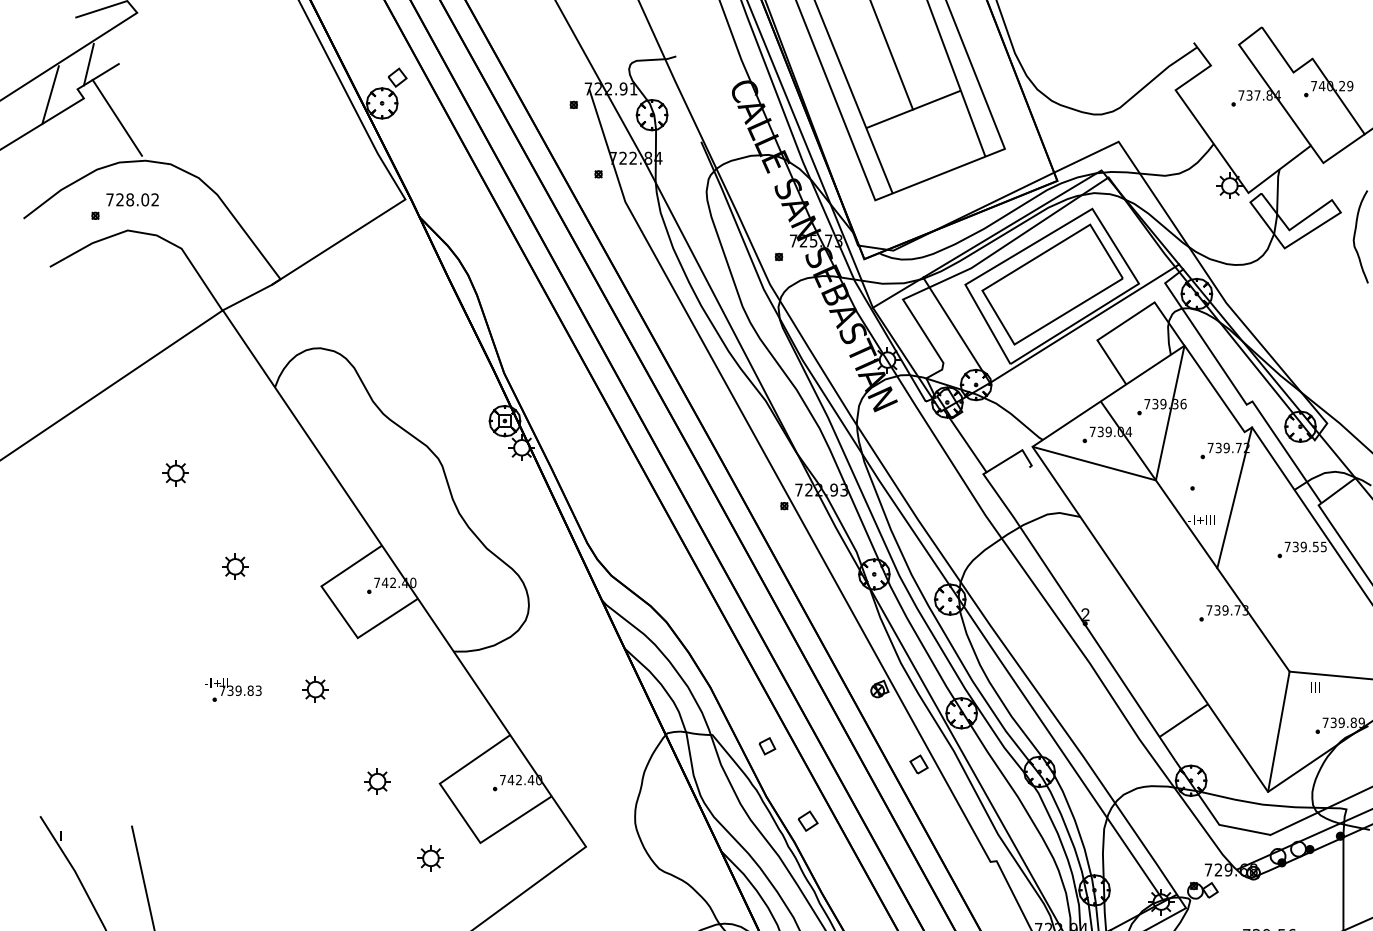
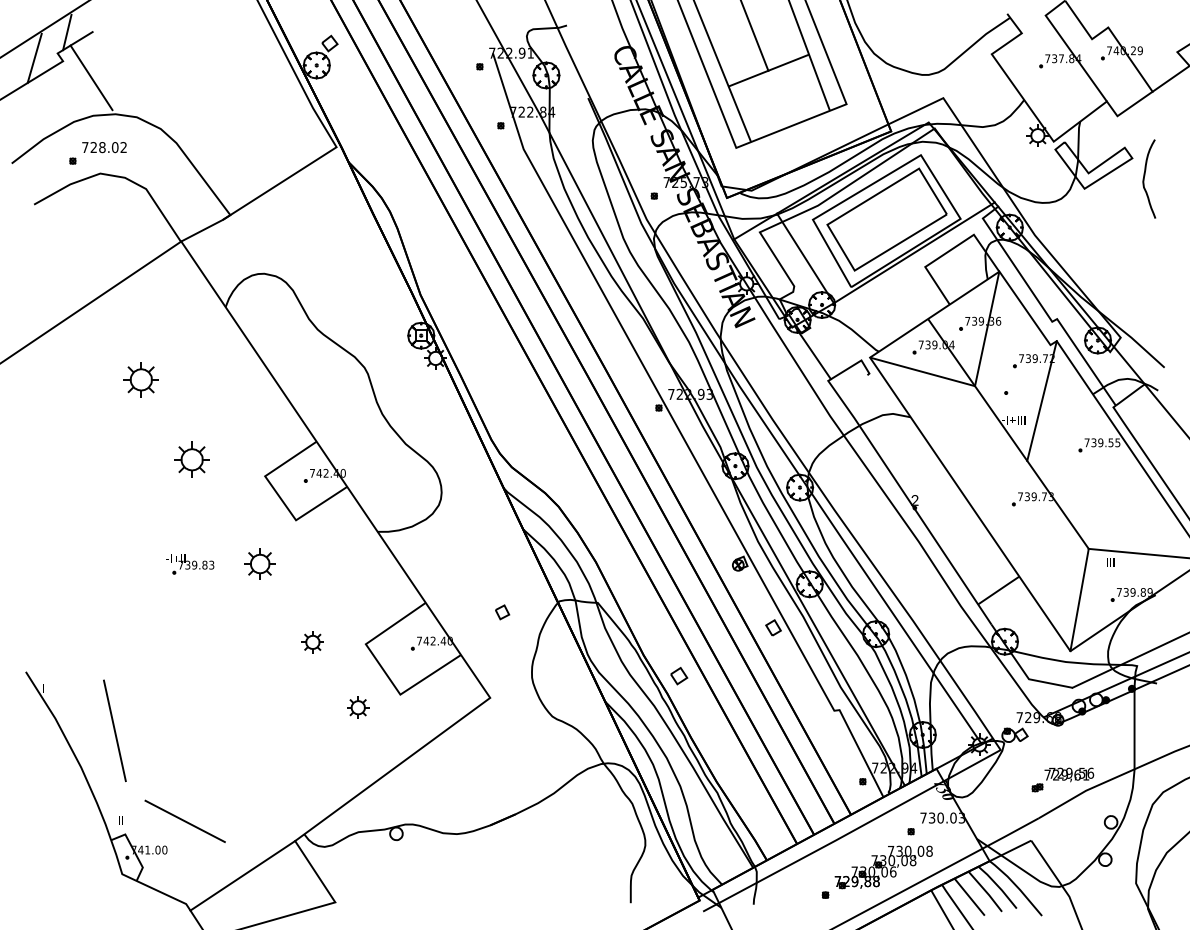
part: (176, 473) -> (141, 380), size x1.6
part: (234, 566) -> (191, 459), size x1.6
part: (314, 690) -> (259, 564), size x1.4
part: (767, 746) -> (502, 612), moved

